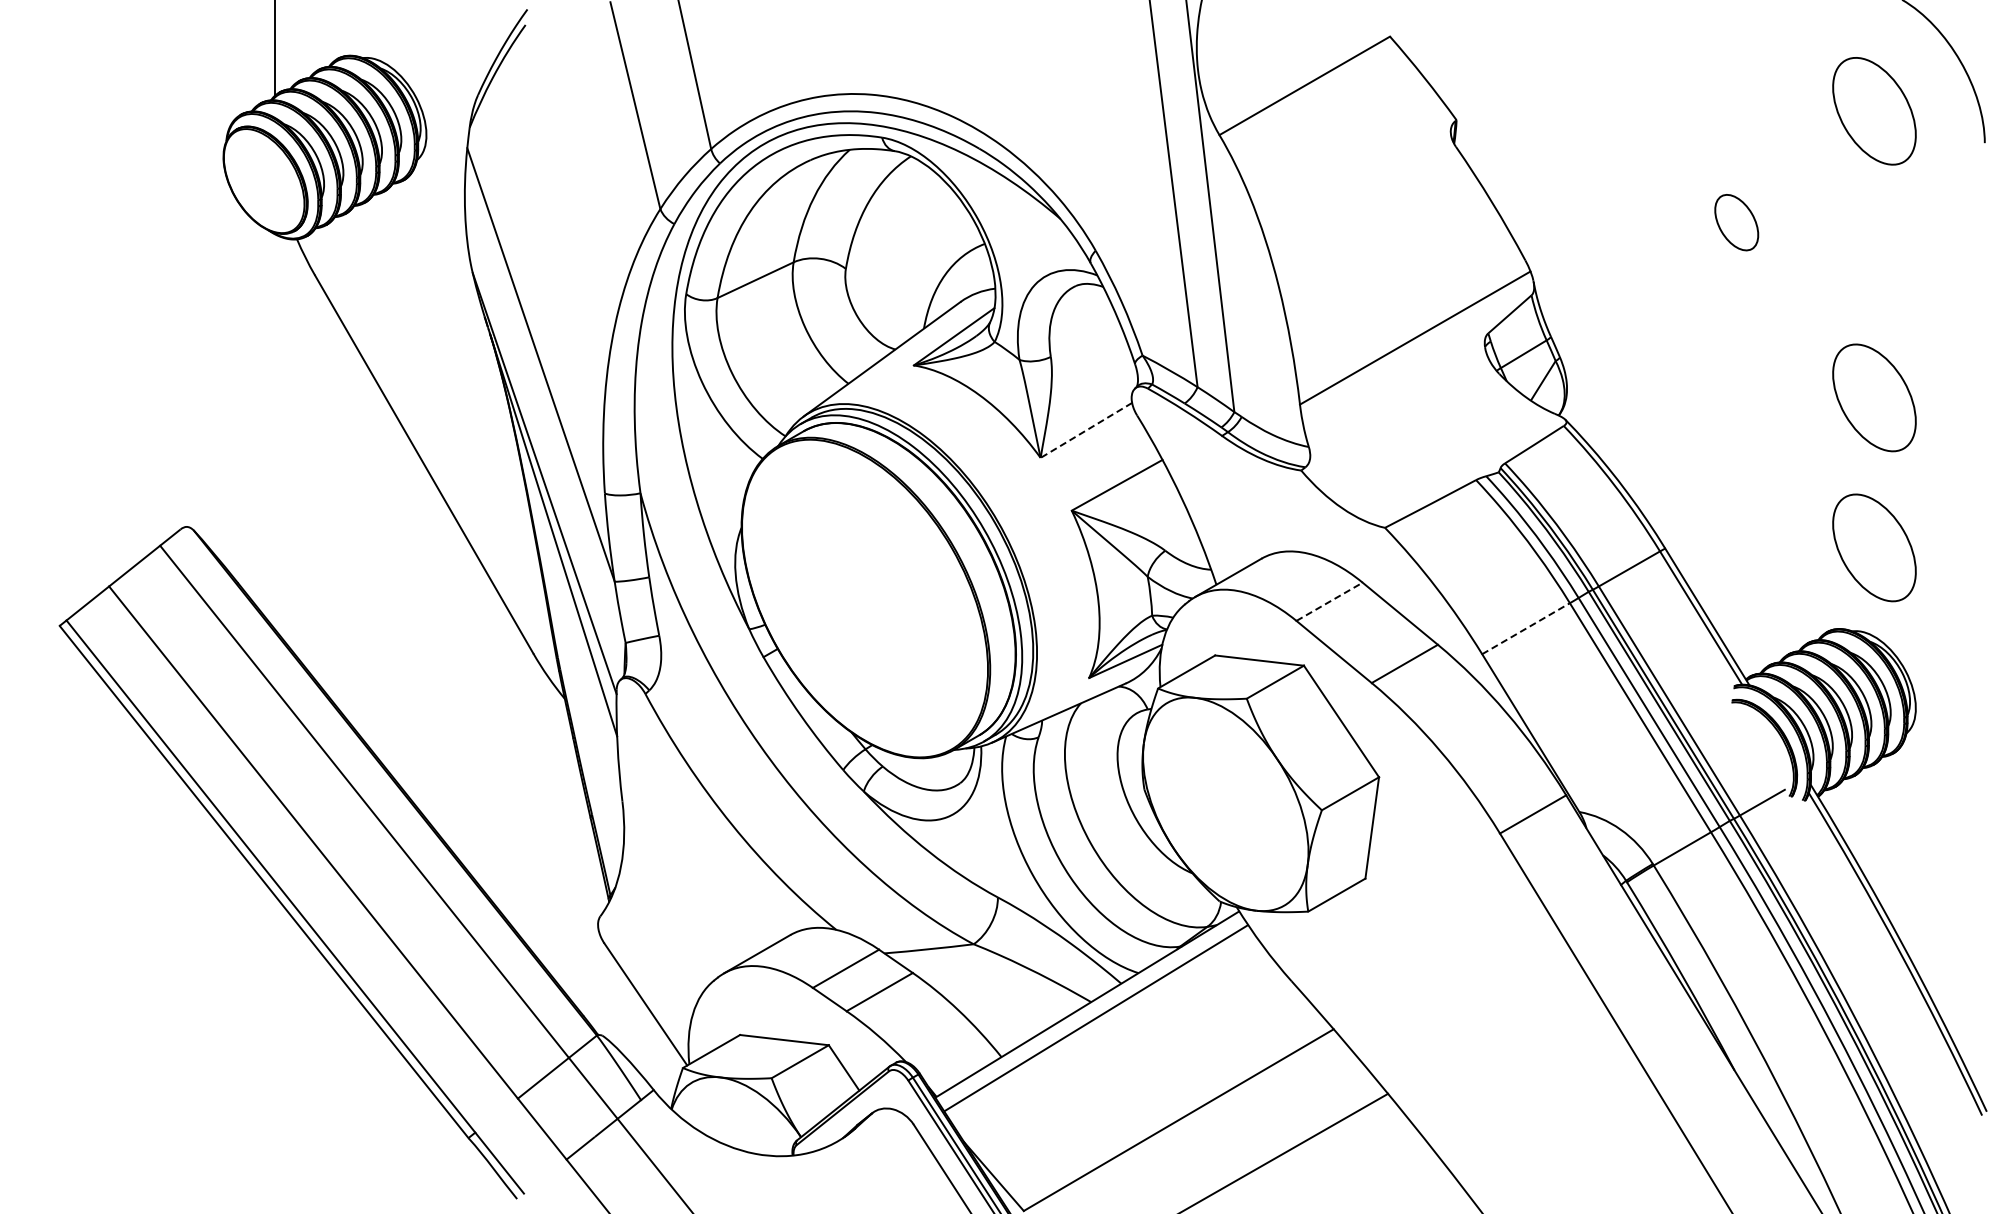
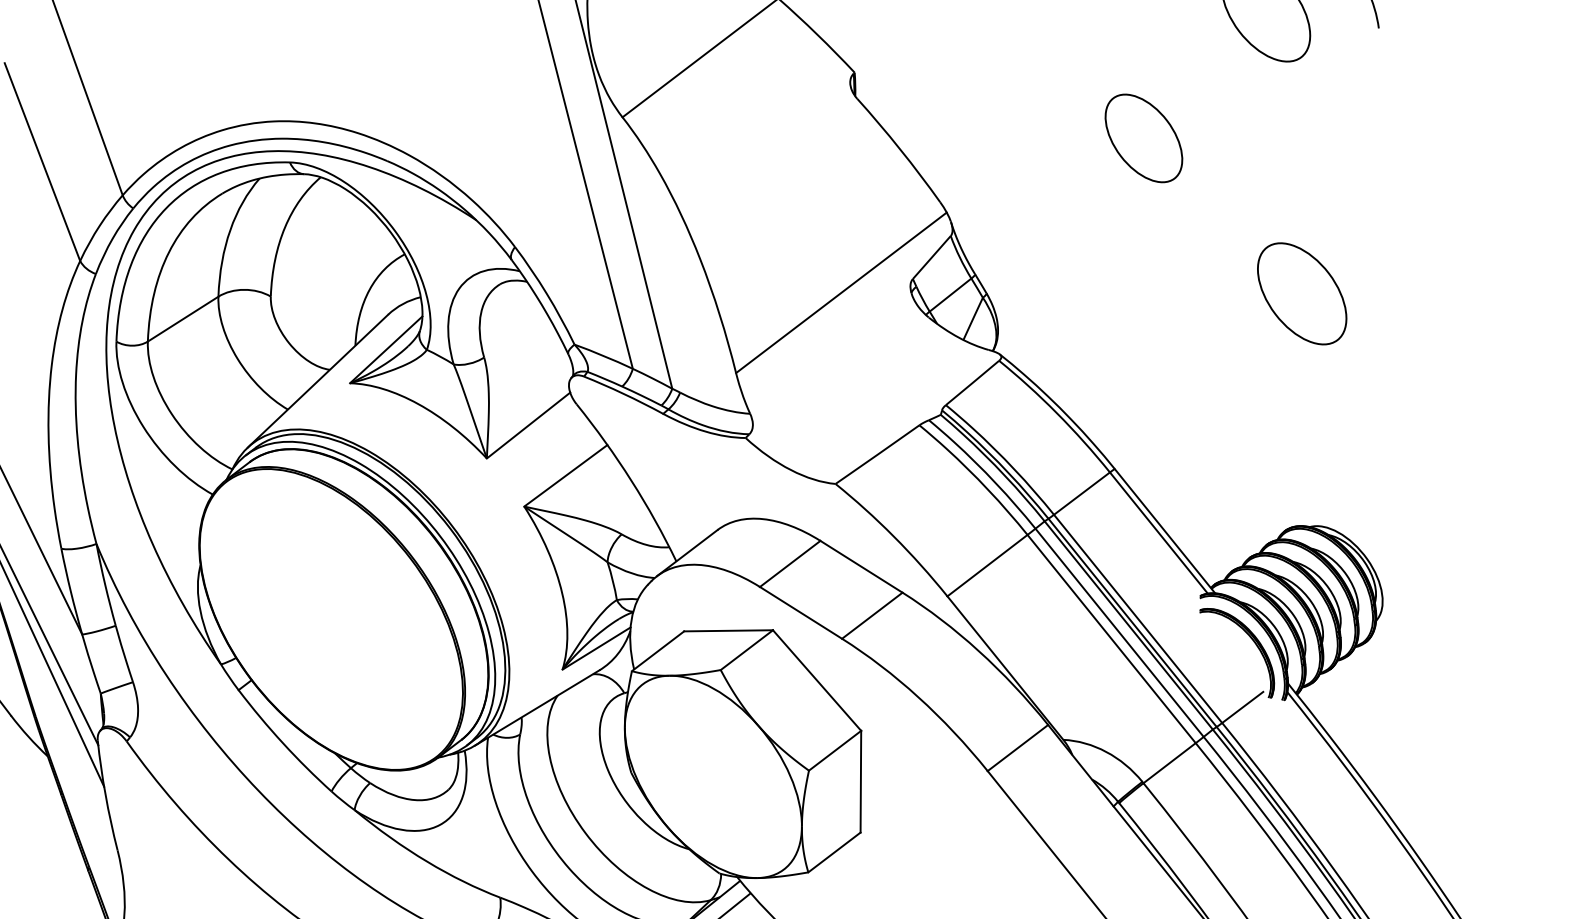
part: (1736, 222) -> (1143, 138), size x1.67
line: (1085, 430) -> (527, 425), dashed -> solid
part: (1874, 547) -> (1321, 441), removed
line: (1330, 601) -> (791, 563), dashed -> solid
line: (1526, 628) -> (987, 565), dashed -> solid

